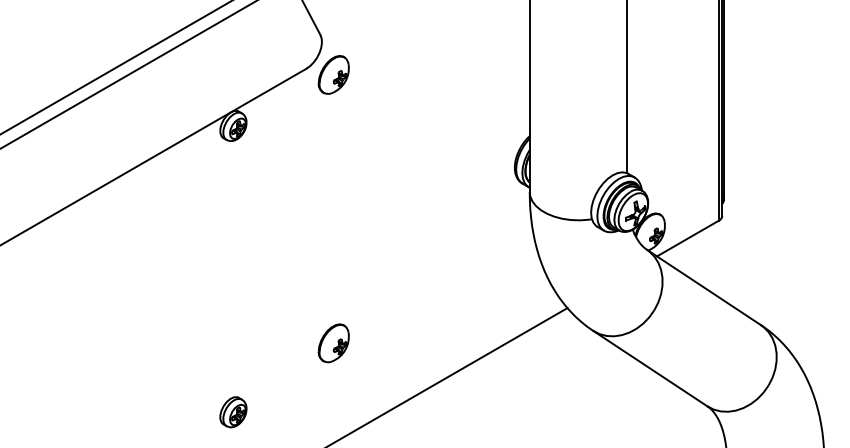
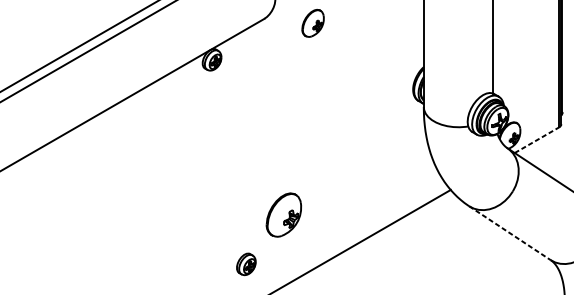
part: (333, 74) -> (312, 23), moved
line: (688, 238) -> (537, 140), solid -> dashed
part: (333, 343) -> (283, 215), size x1.6
line: (650, 368) -> (510, 233), solid -> dashed
part: (233, 412) -> (246, 264), moved

